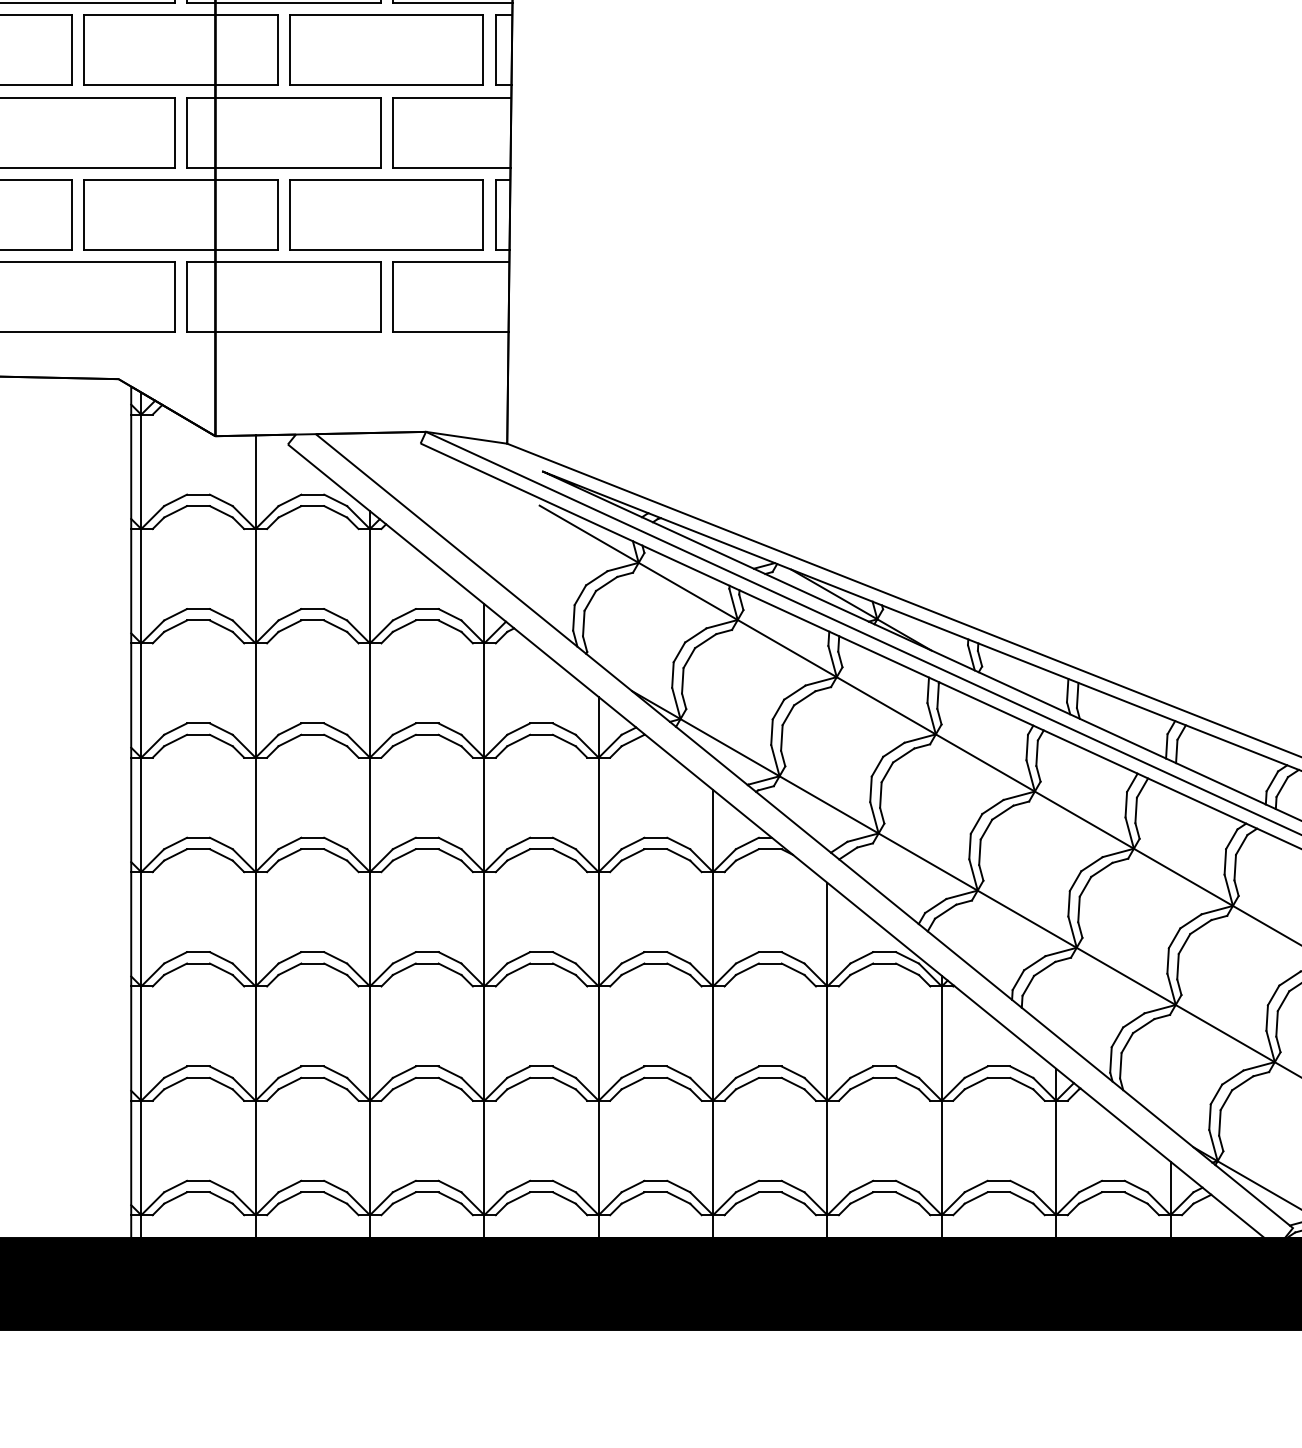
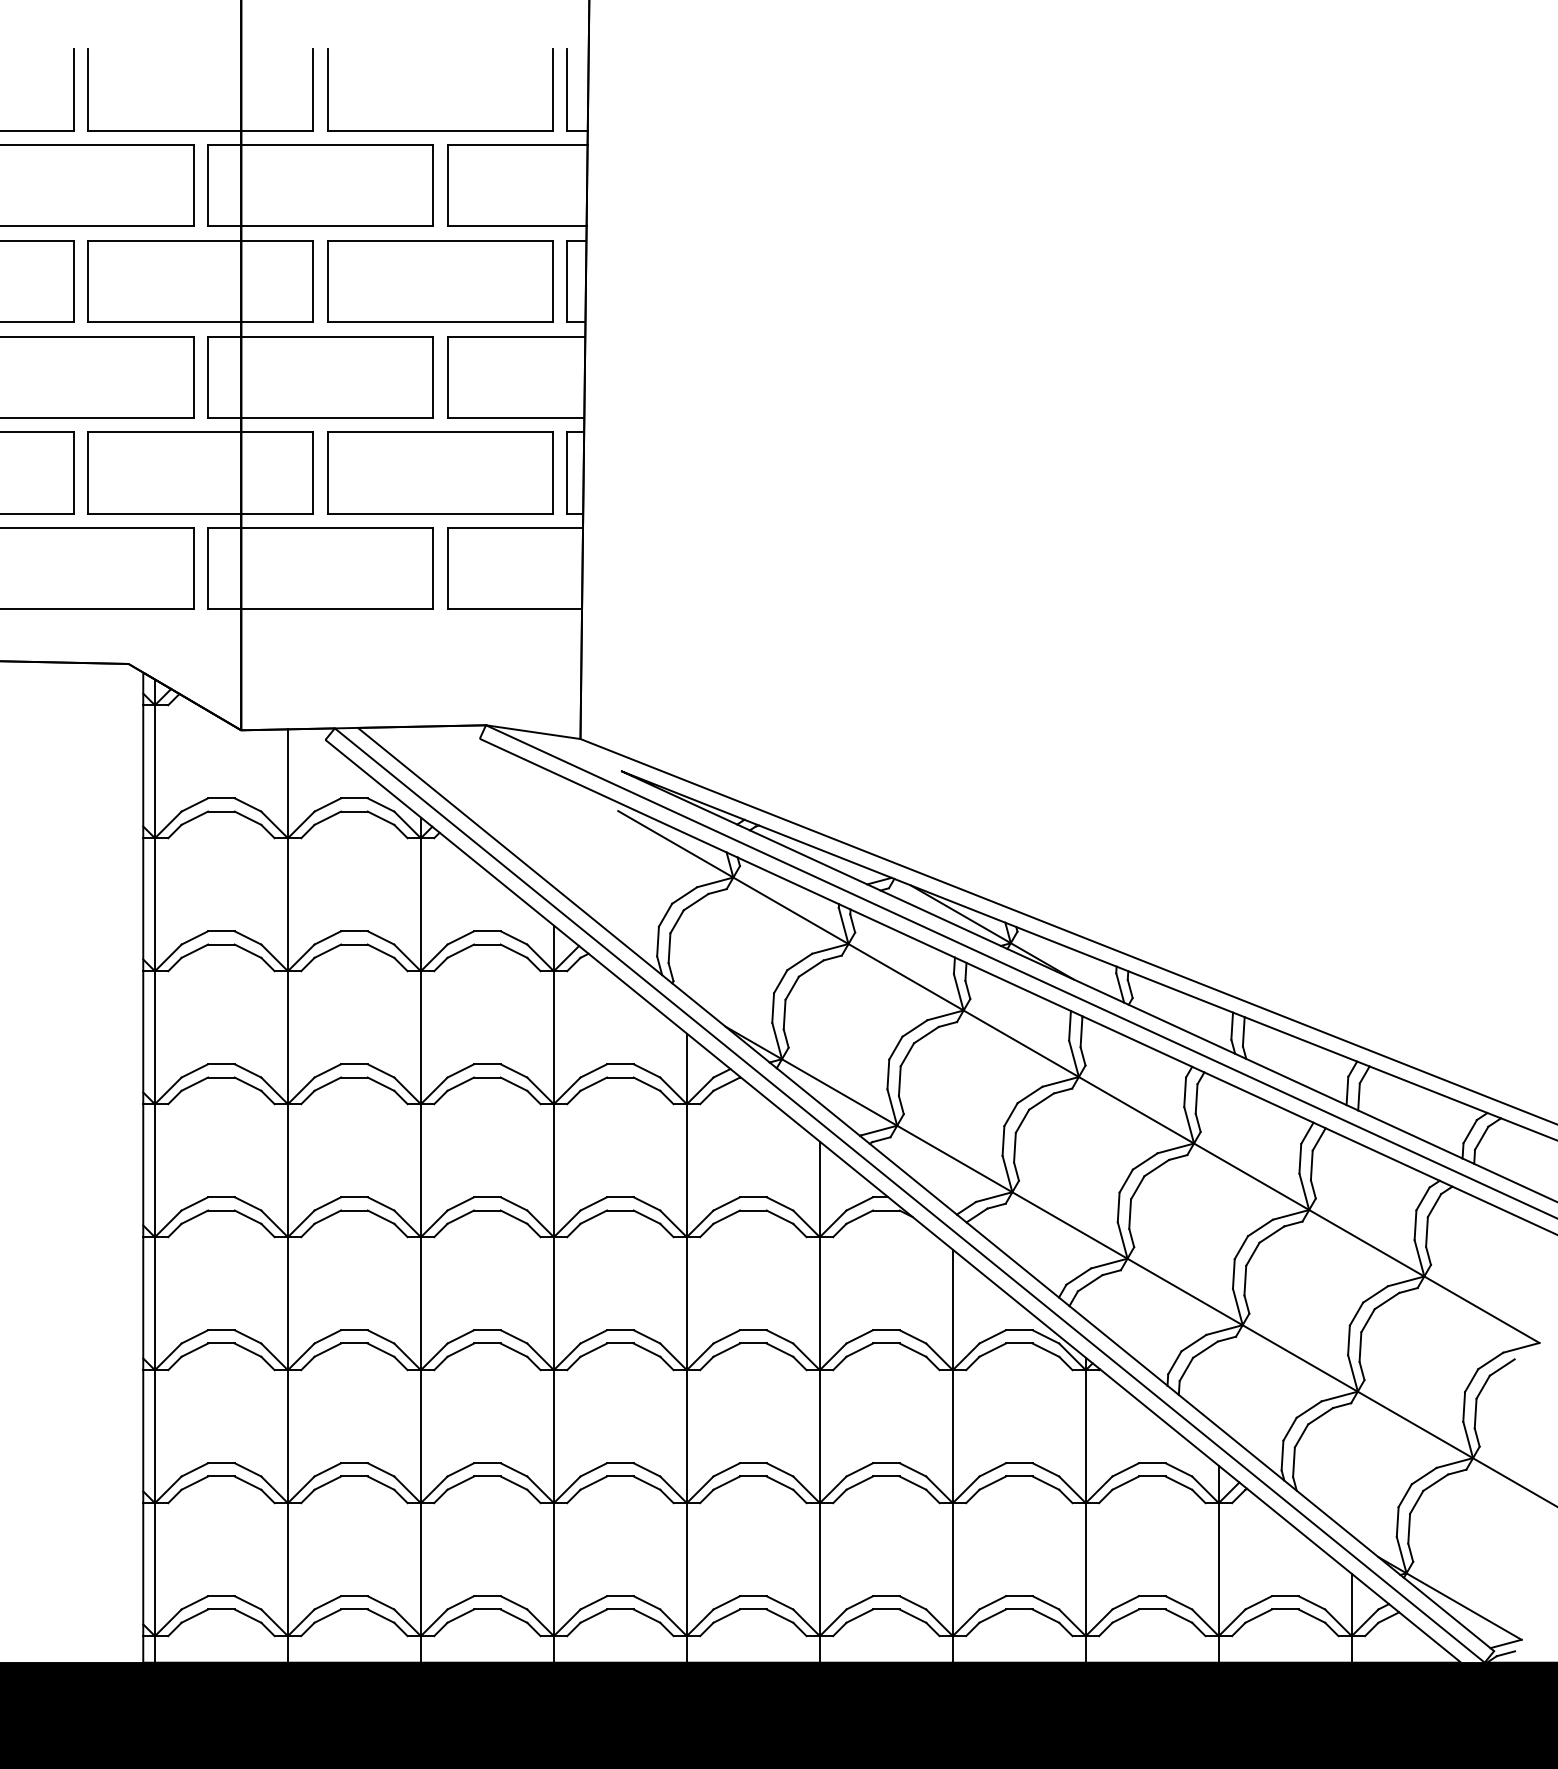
line: (790, 836) -> (909, 1195), added

